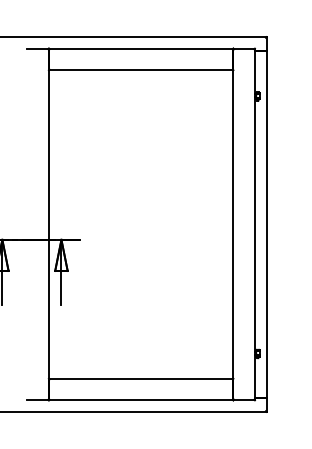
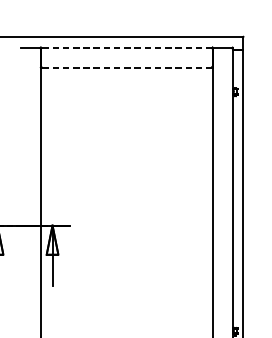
line: (140, 48) -> (126, 47), solid -> dashed
line: (140, 70) -> (126, 67), solid -> dashed

